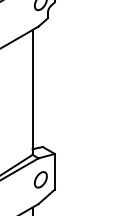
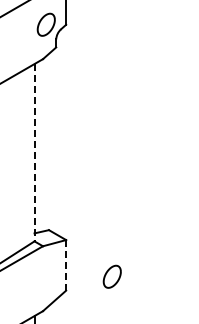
line: (32, 92) -> (34, 152), solid -> dashed
line: (55, 171) -> (66, 265), solid -> dashed
part: (40, 179) -> (111, 276), moved

